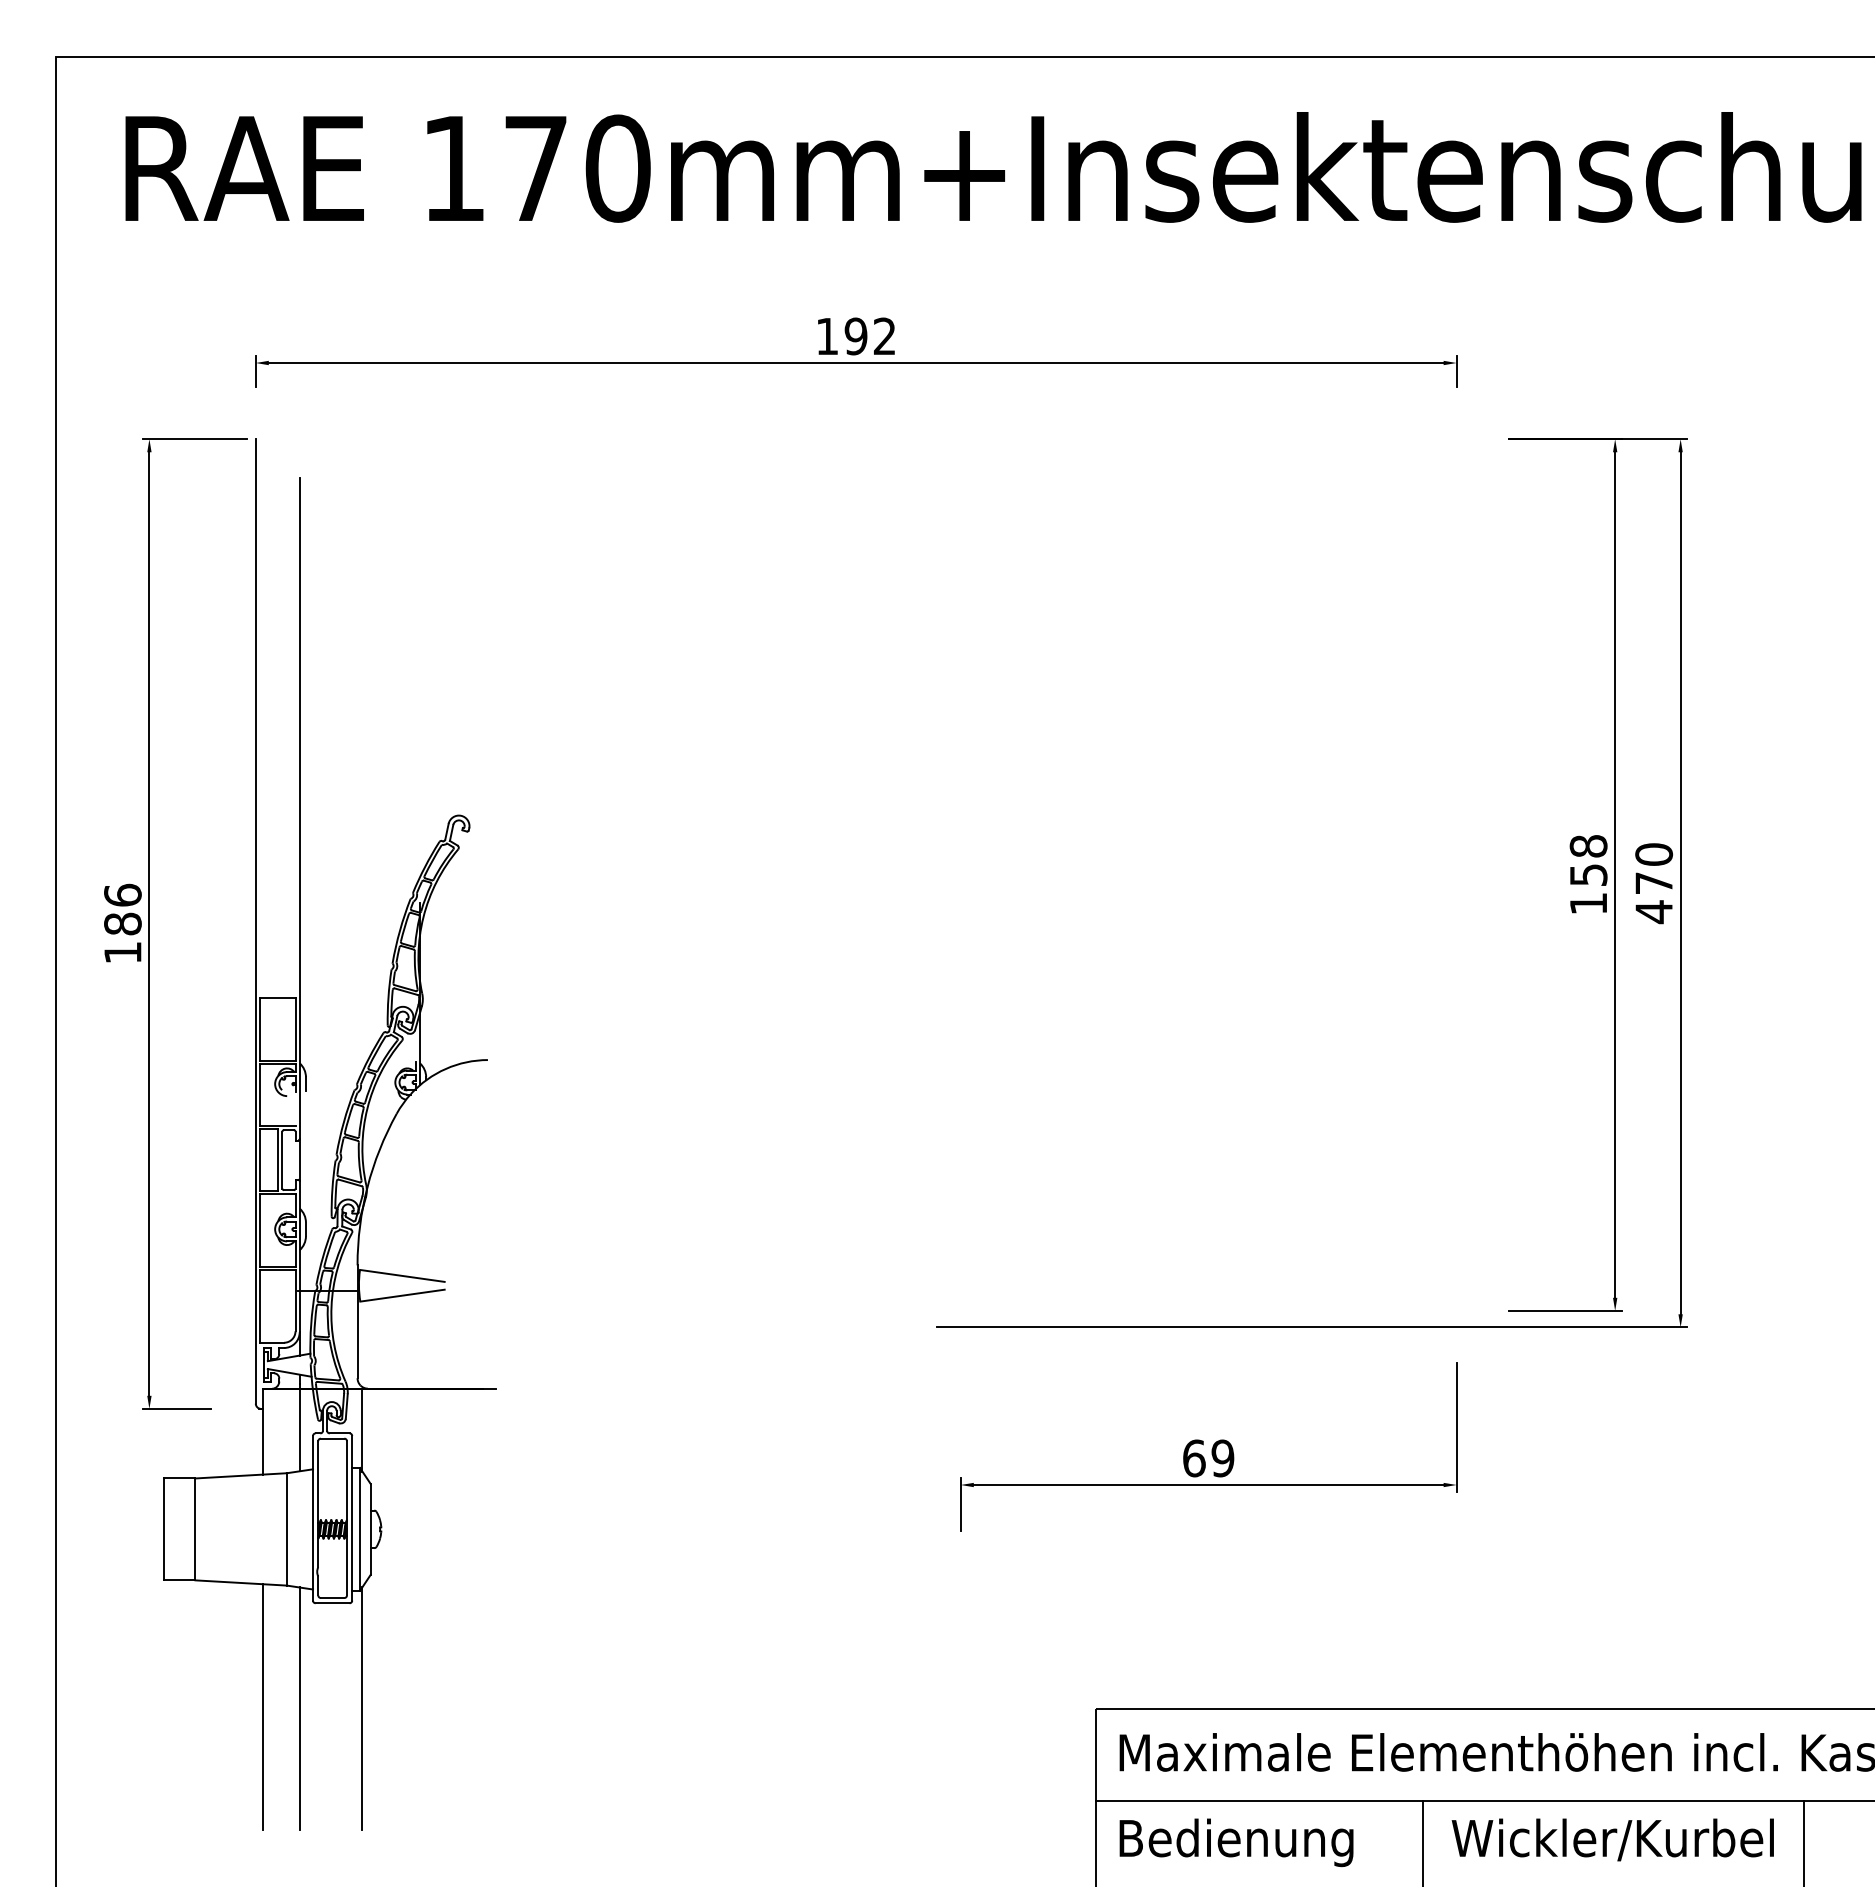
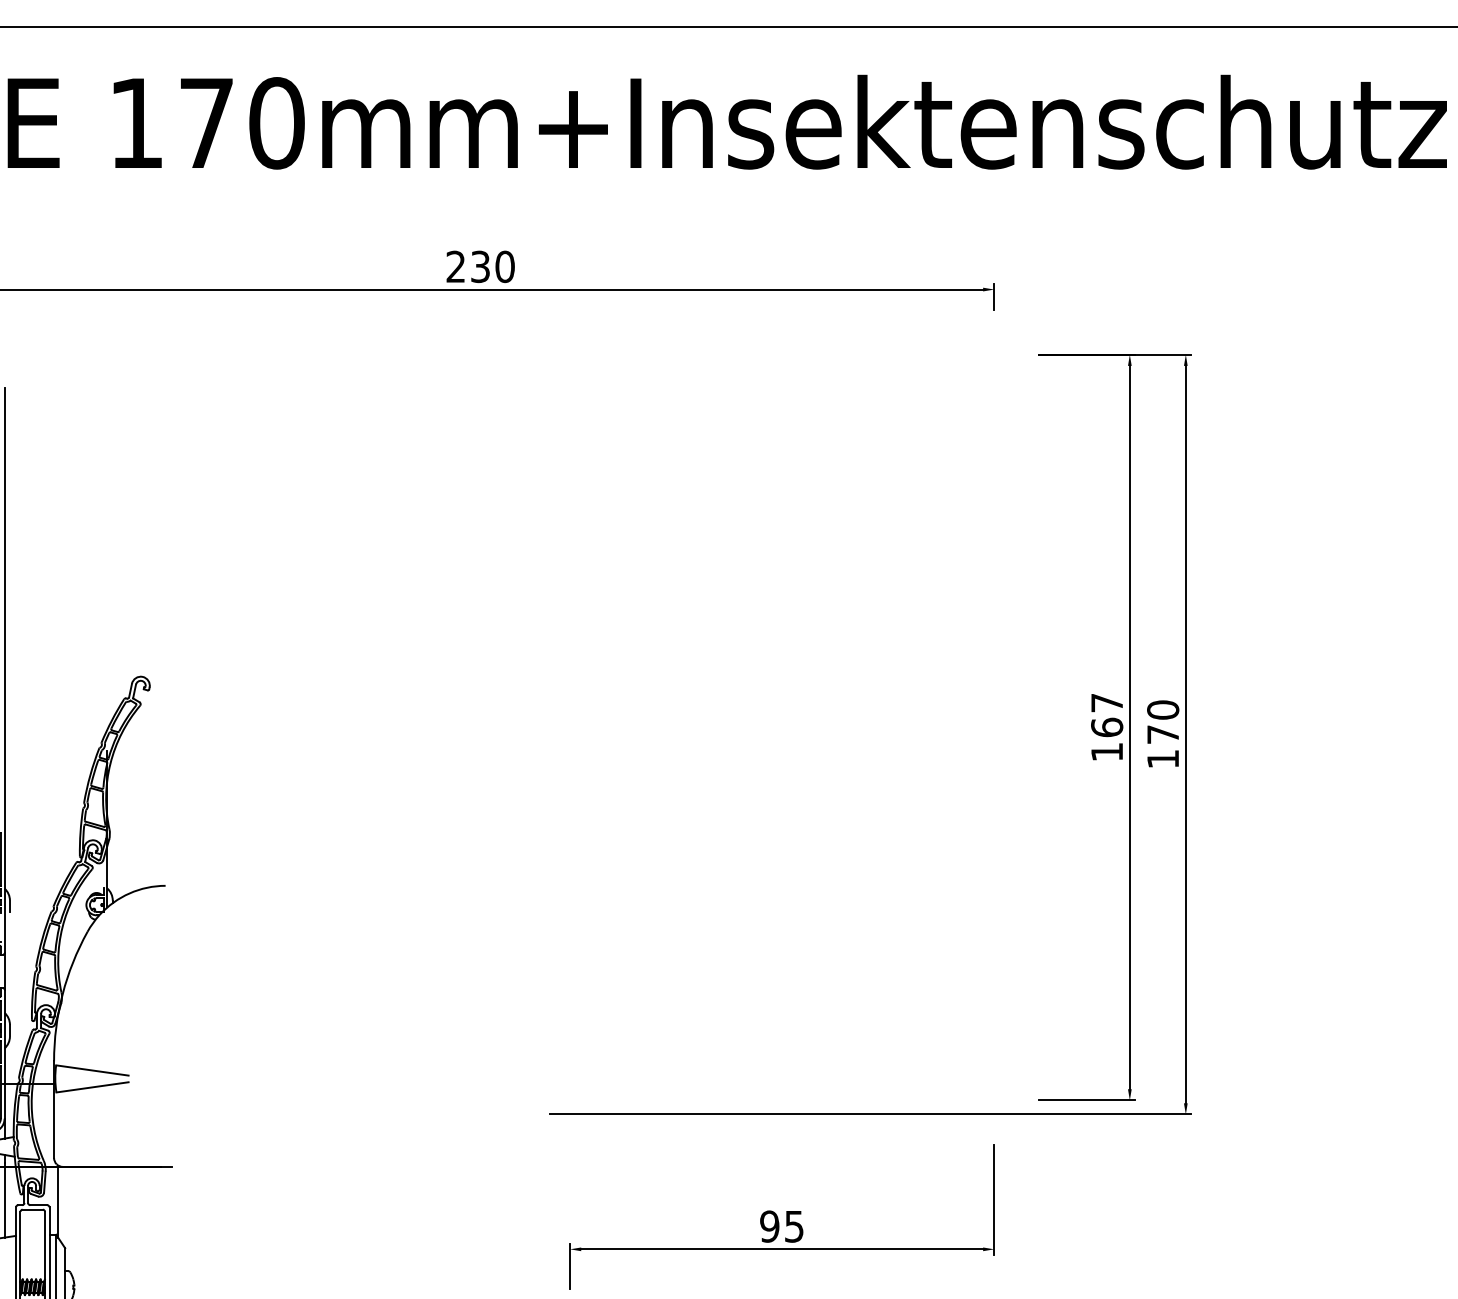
text: (856, 336) -> (480, 266), 192 -> 230
text: (1588, 860) -> (1107, 715), 158 -> 167
text: (1653, 912) -> (1162, 759), 470 -> 170
text: (1208, 1458) -> (781, 1226), 69 -> 95

